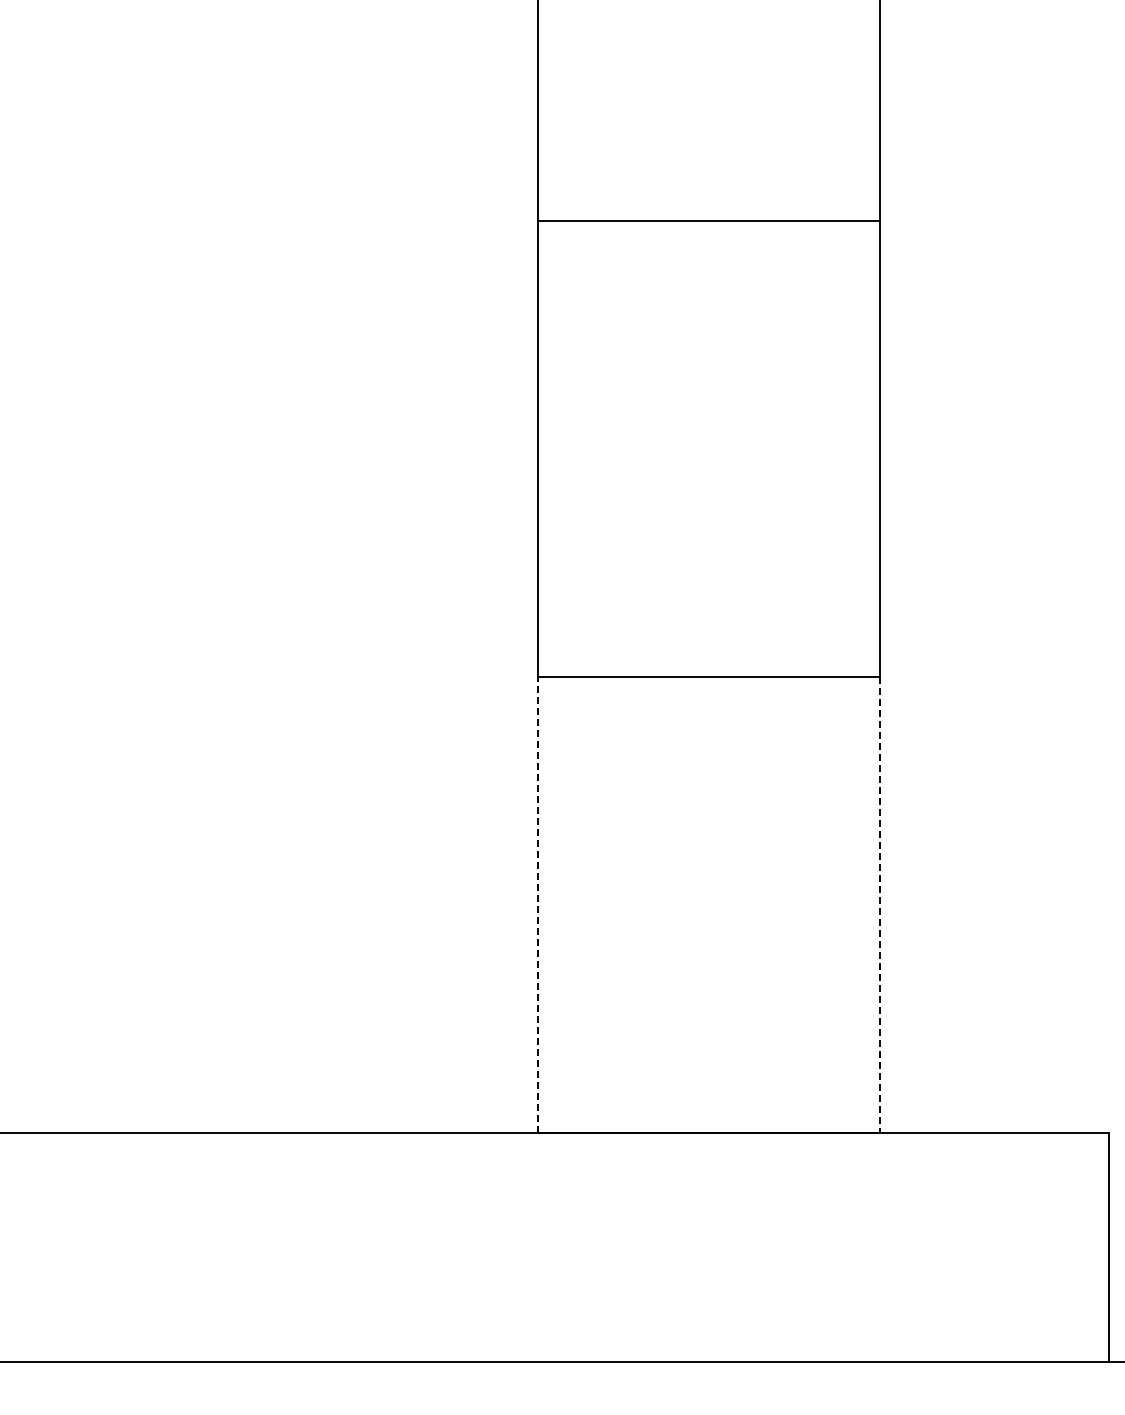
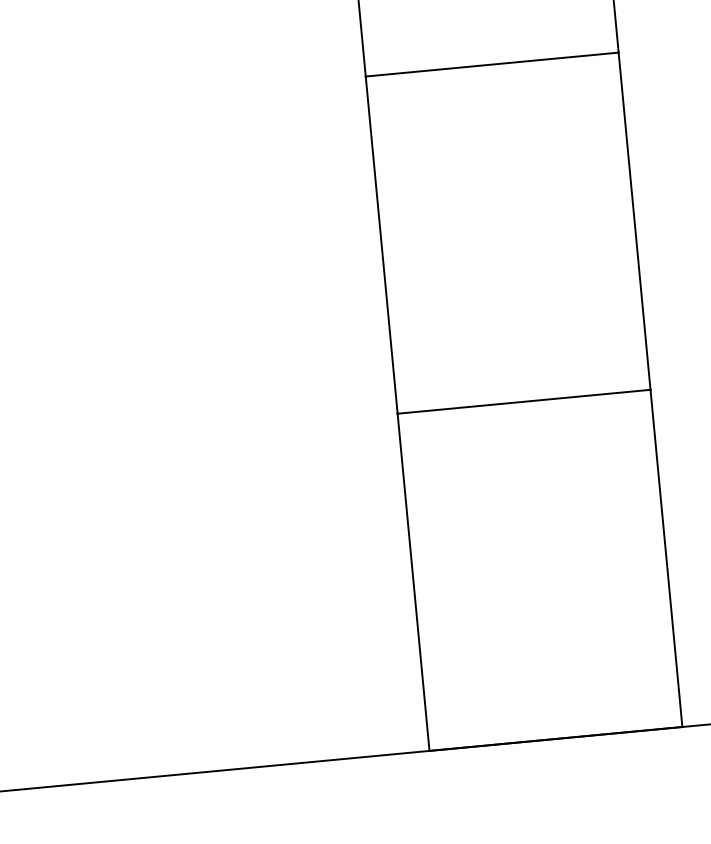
line: (538, 904) -> (413, 581), dashed -> solid
line: (880, 905) -> (666, 558), dashed -> solid

